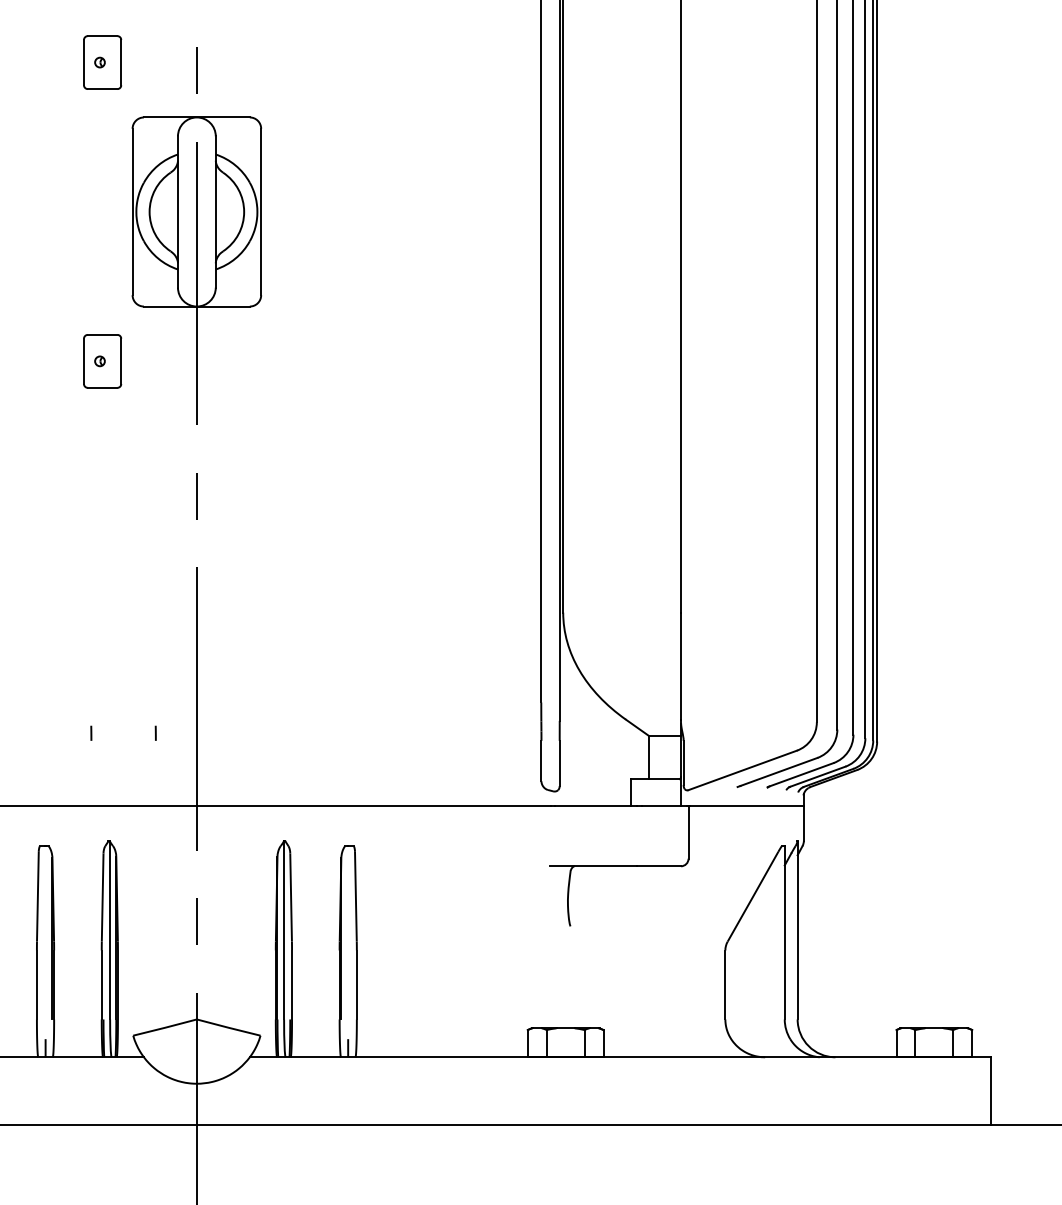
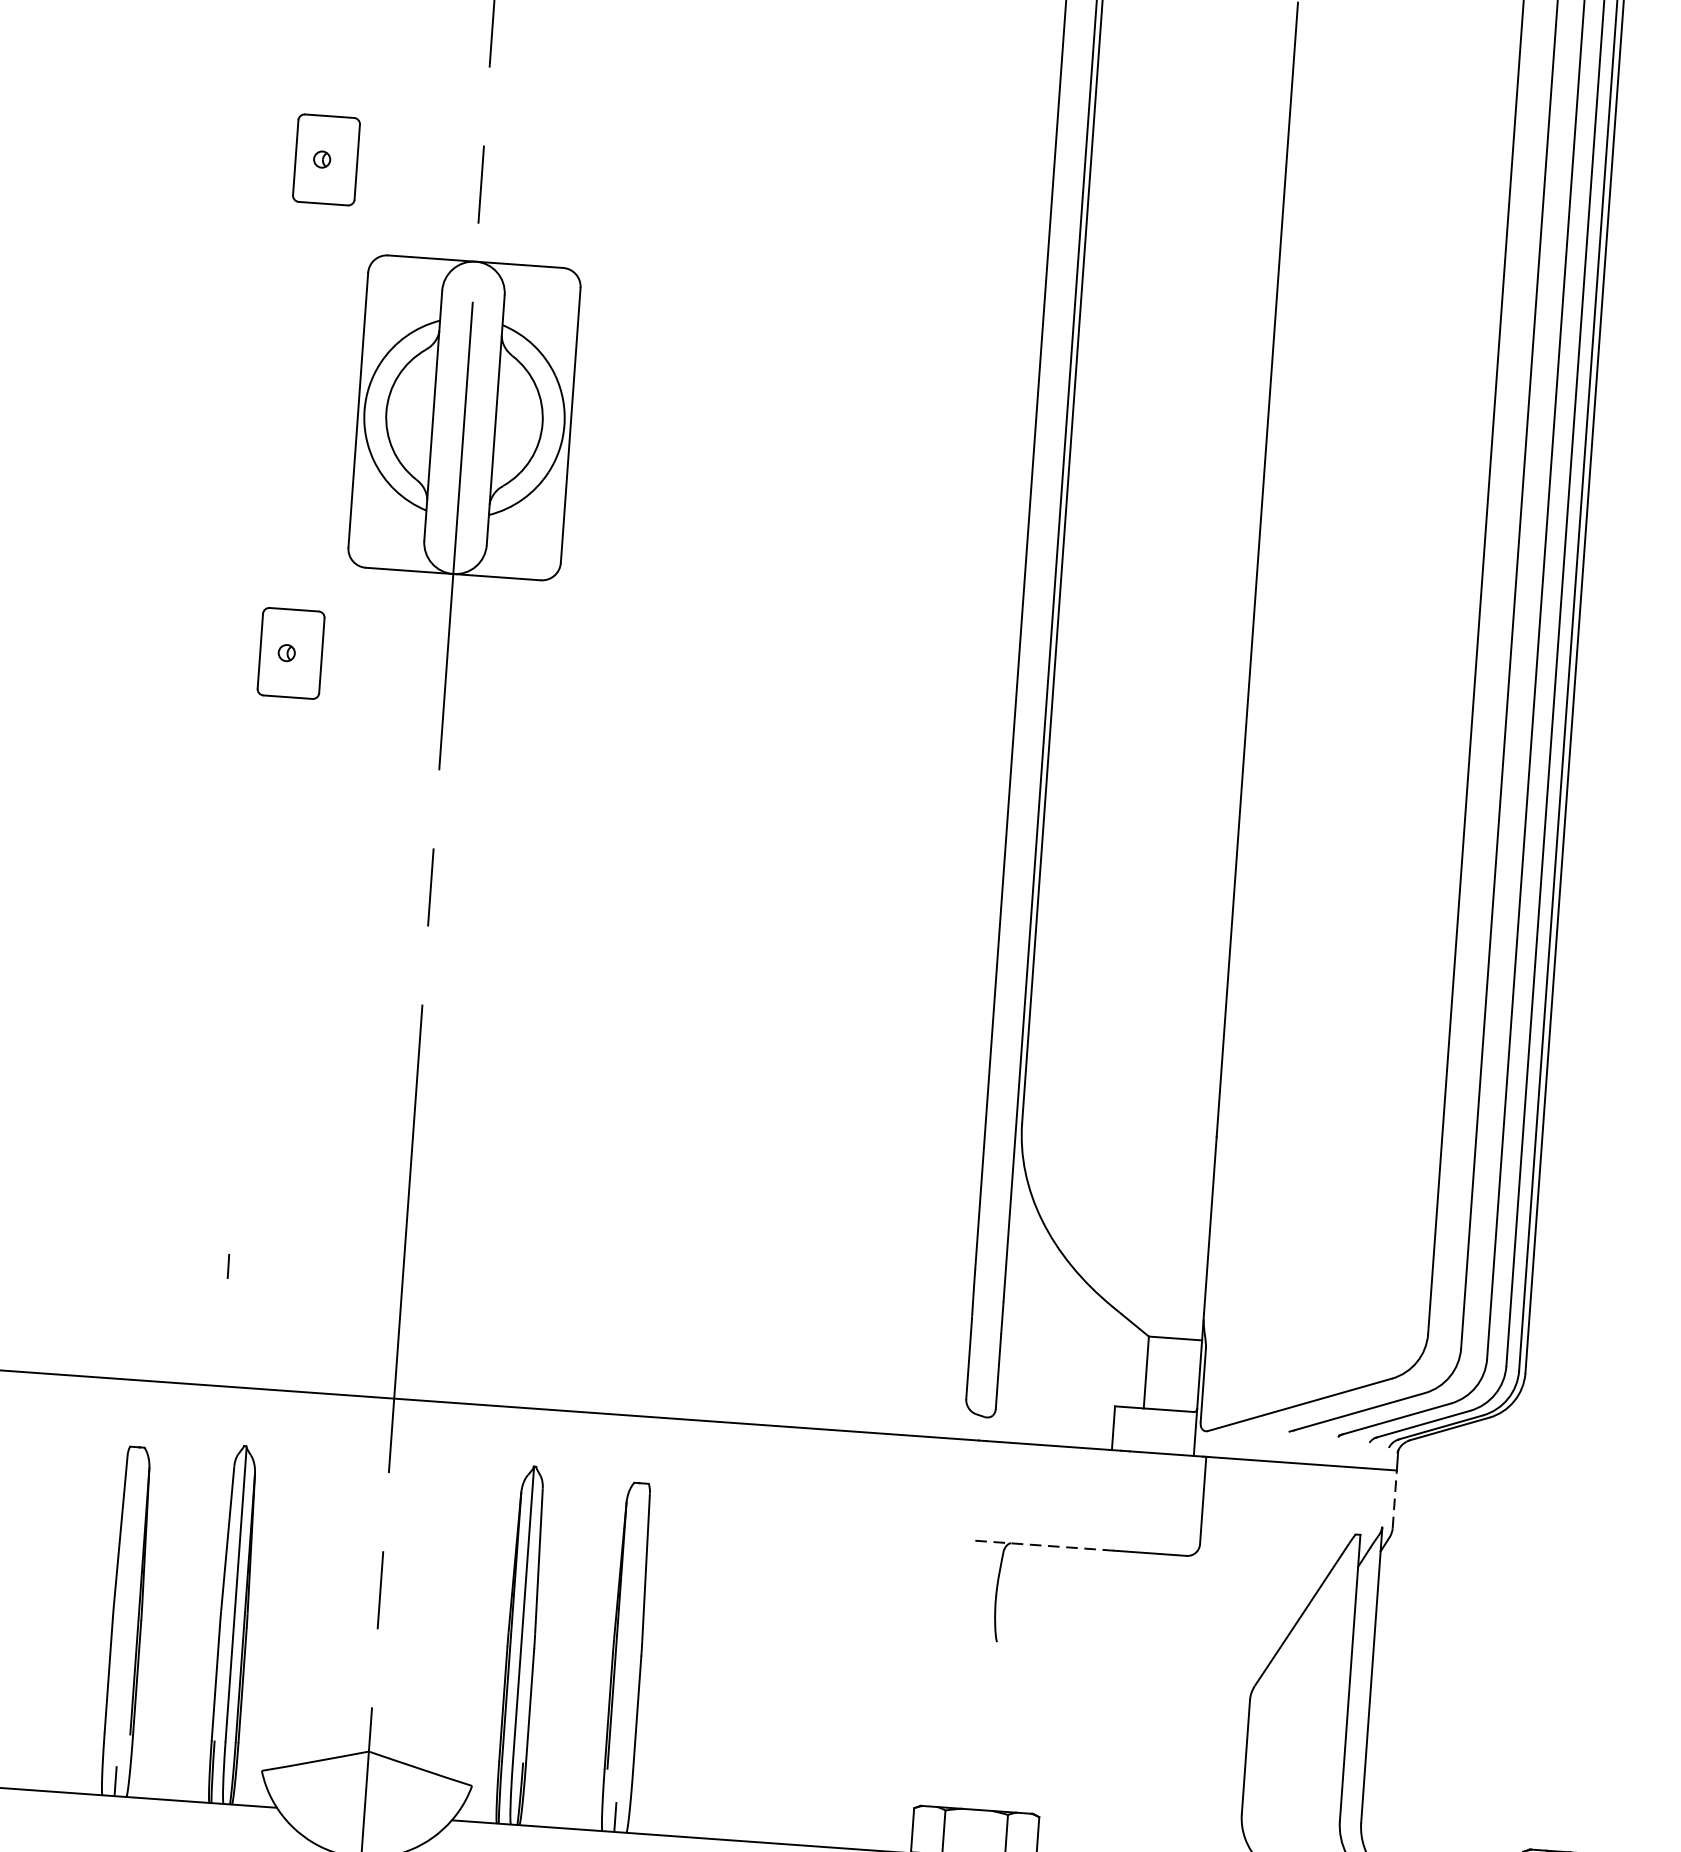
line: (155, 732) -> (334, 1272), removed
line: (803, 822) -> (1394, 1498), solid -> dashed
line: (593, 866) -> (1042, 1545), solid -> dashed

